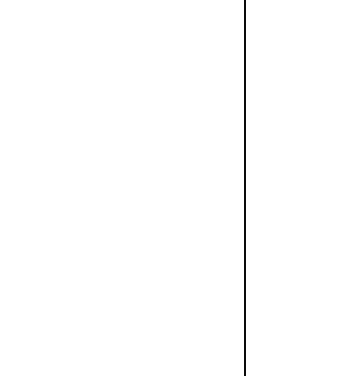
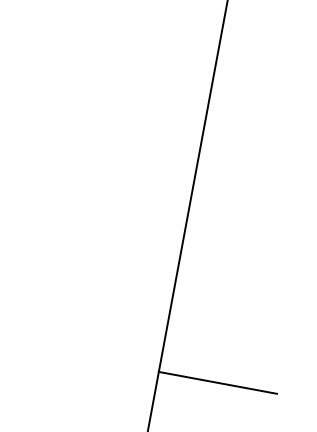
line: (295, 334) -> (217, 382), added

